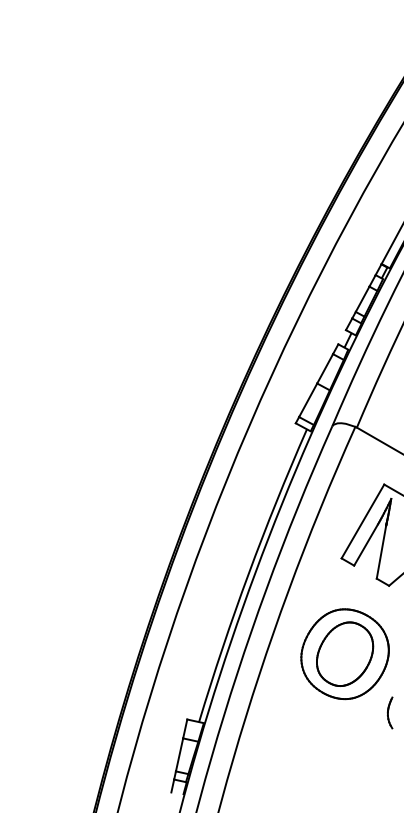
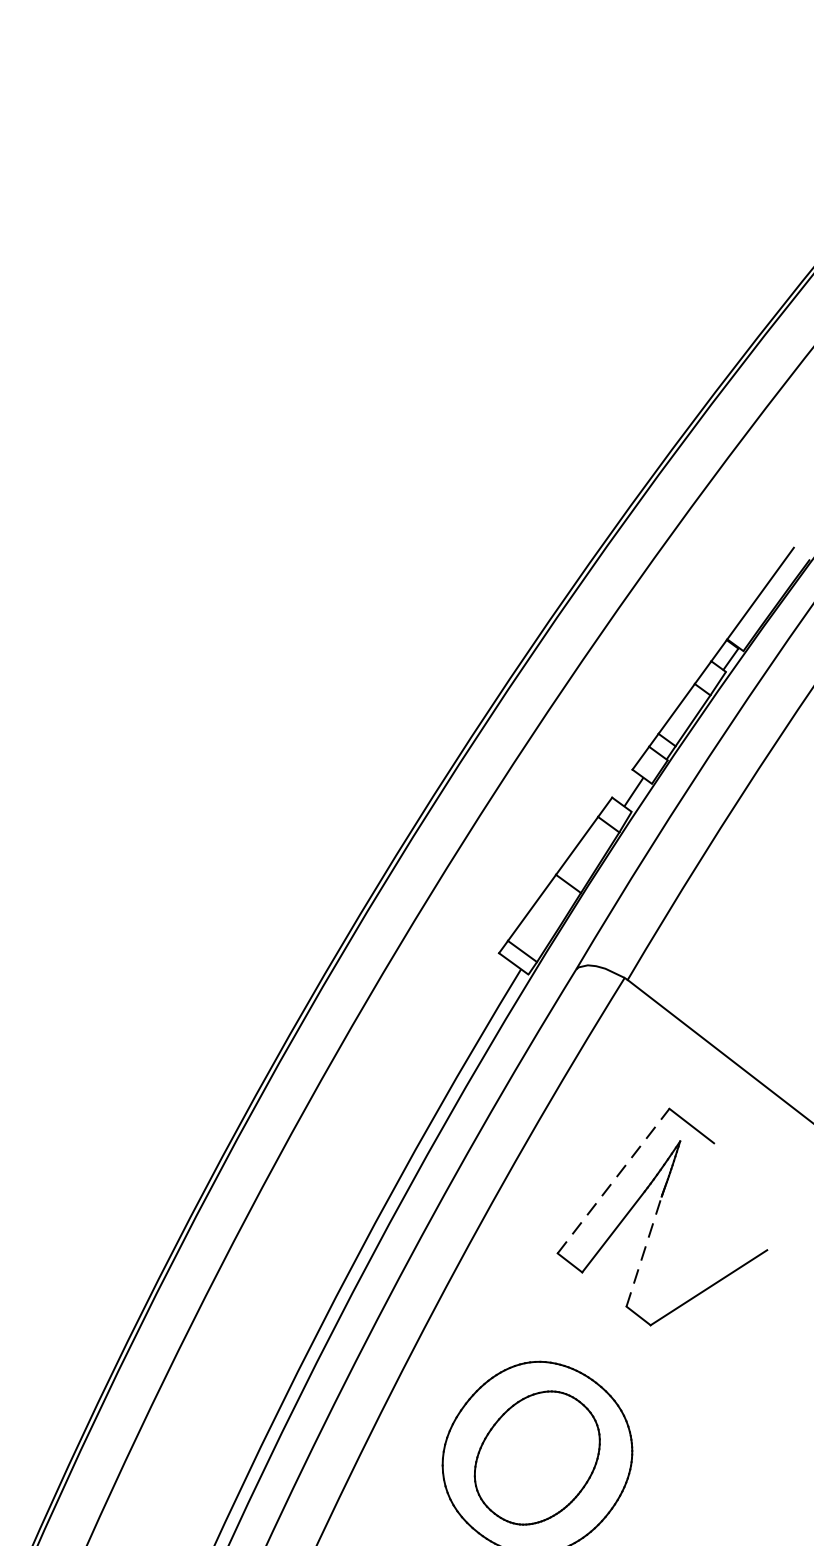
line: (362, 521) -> (612, 1180), solid -> dashed
line: (381, 552) -> (644, 1252), solid -> dashed

